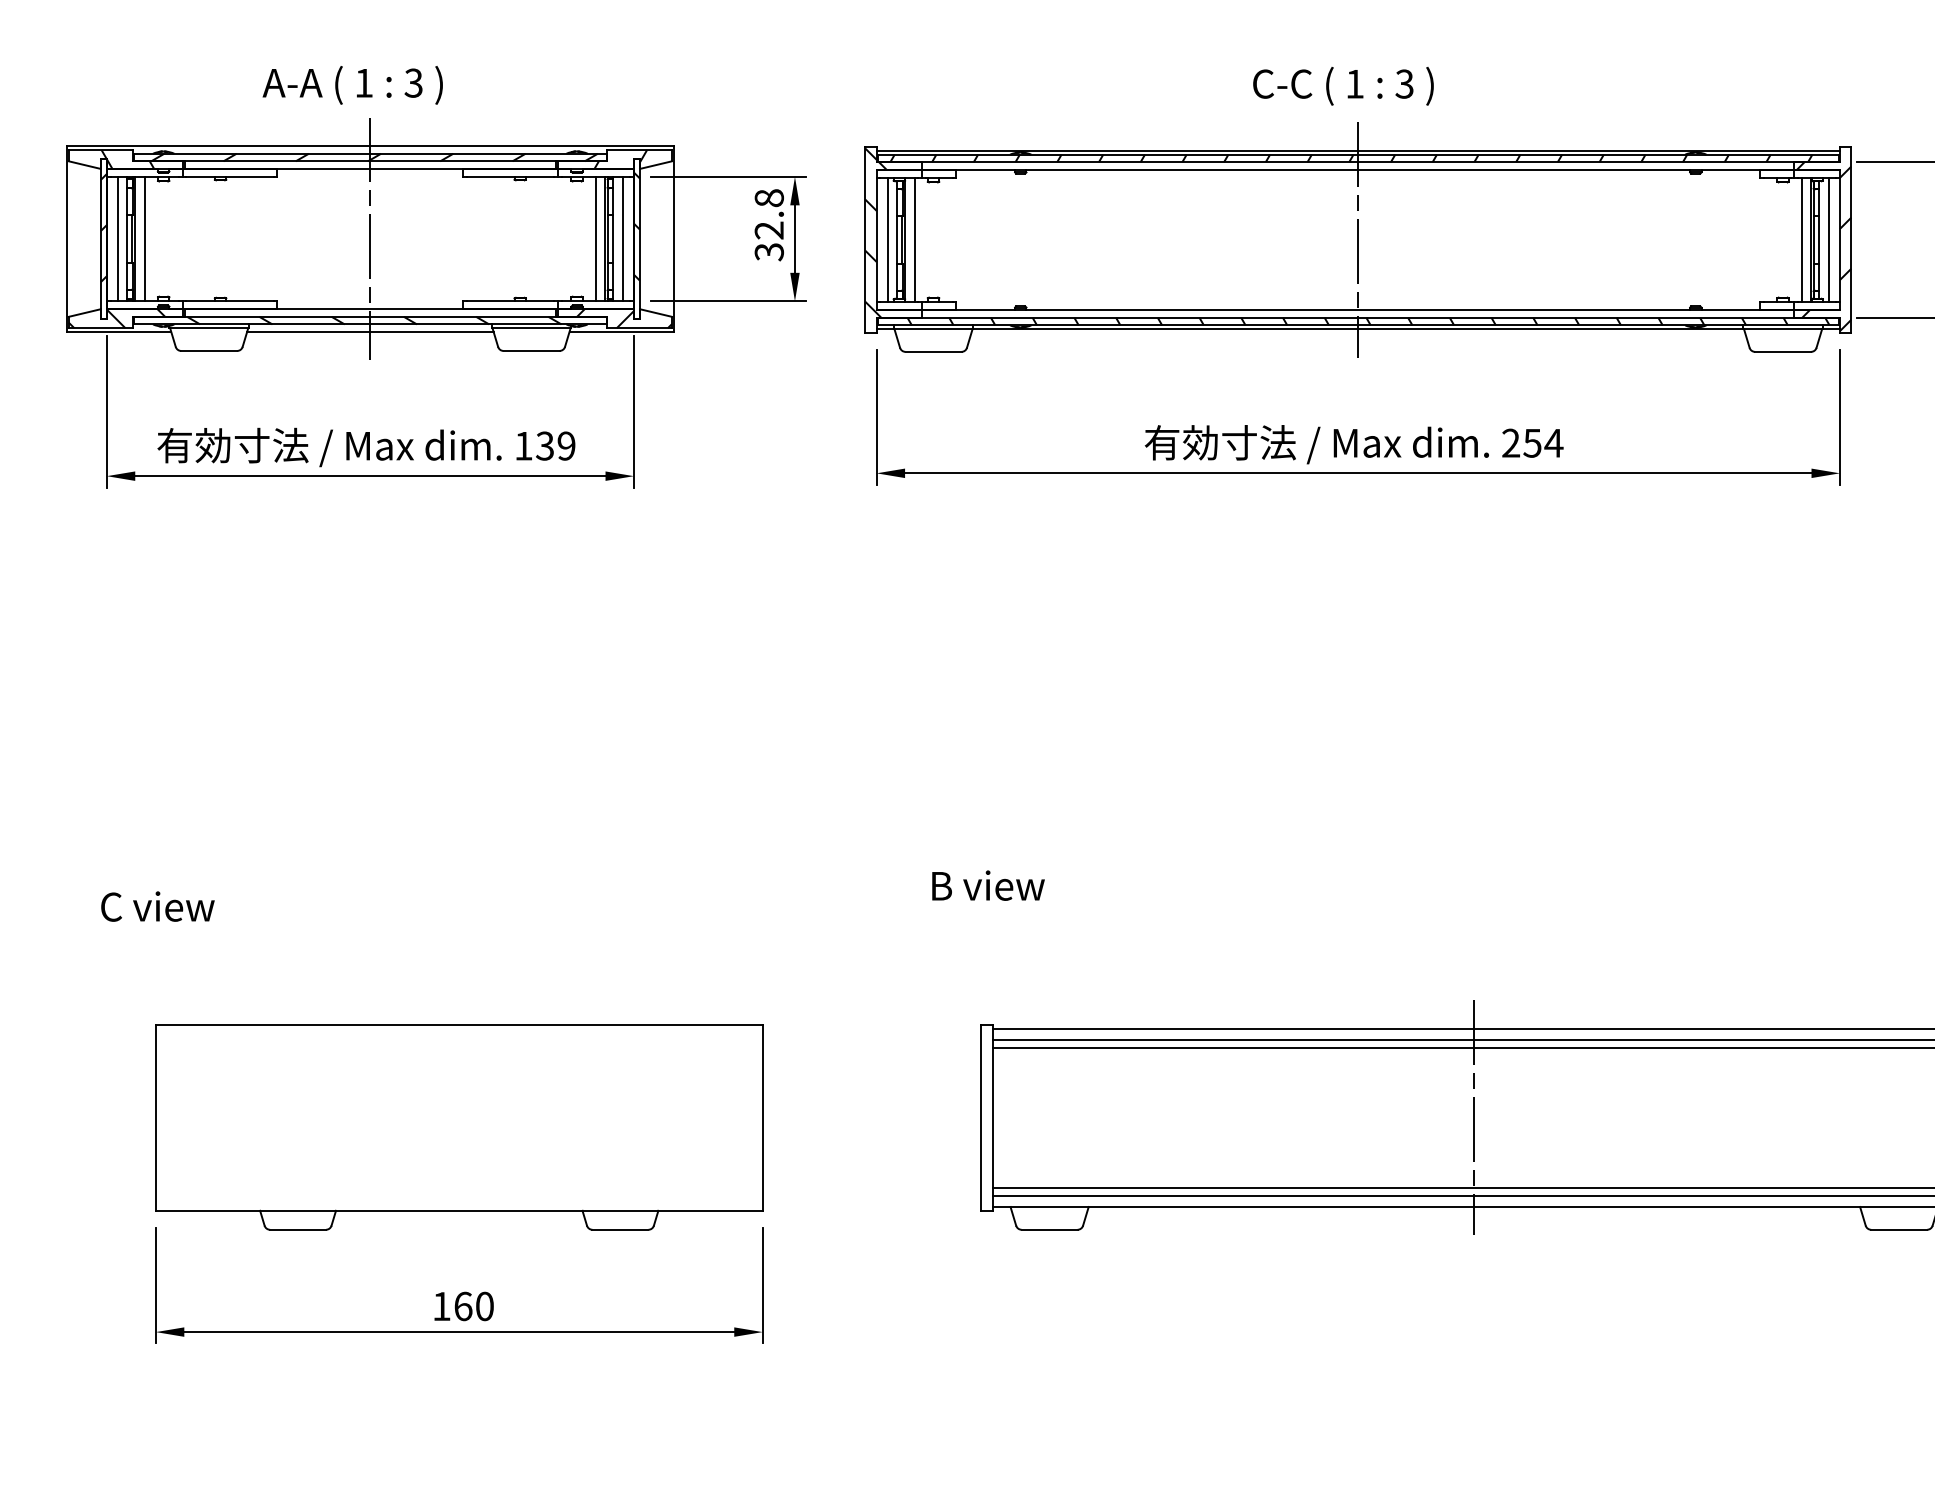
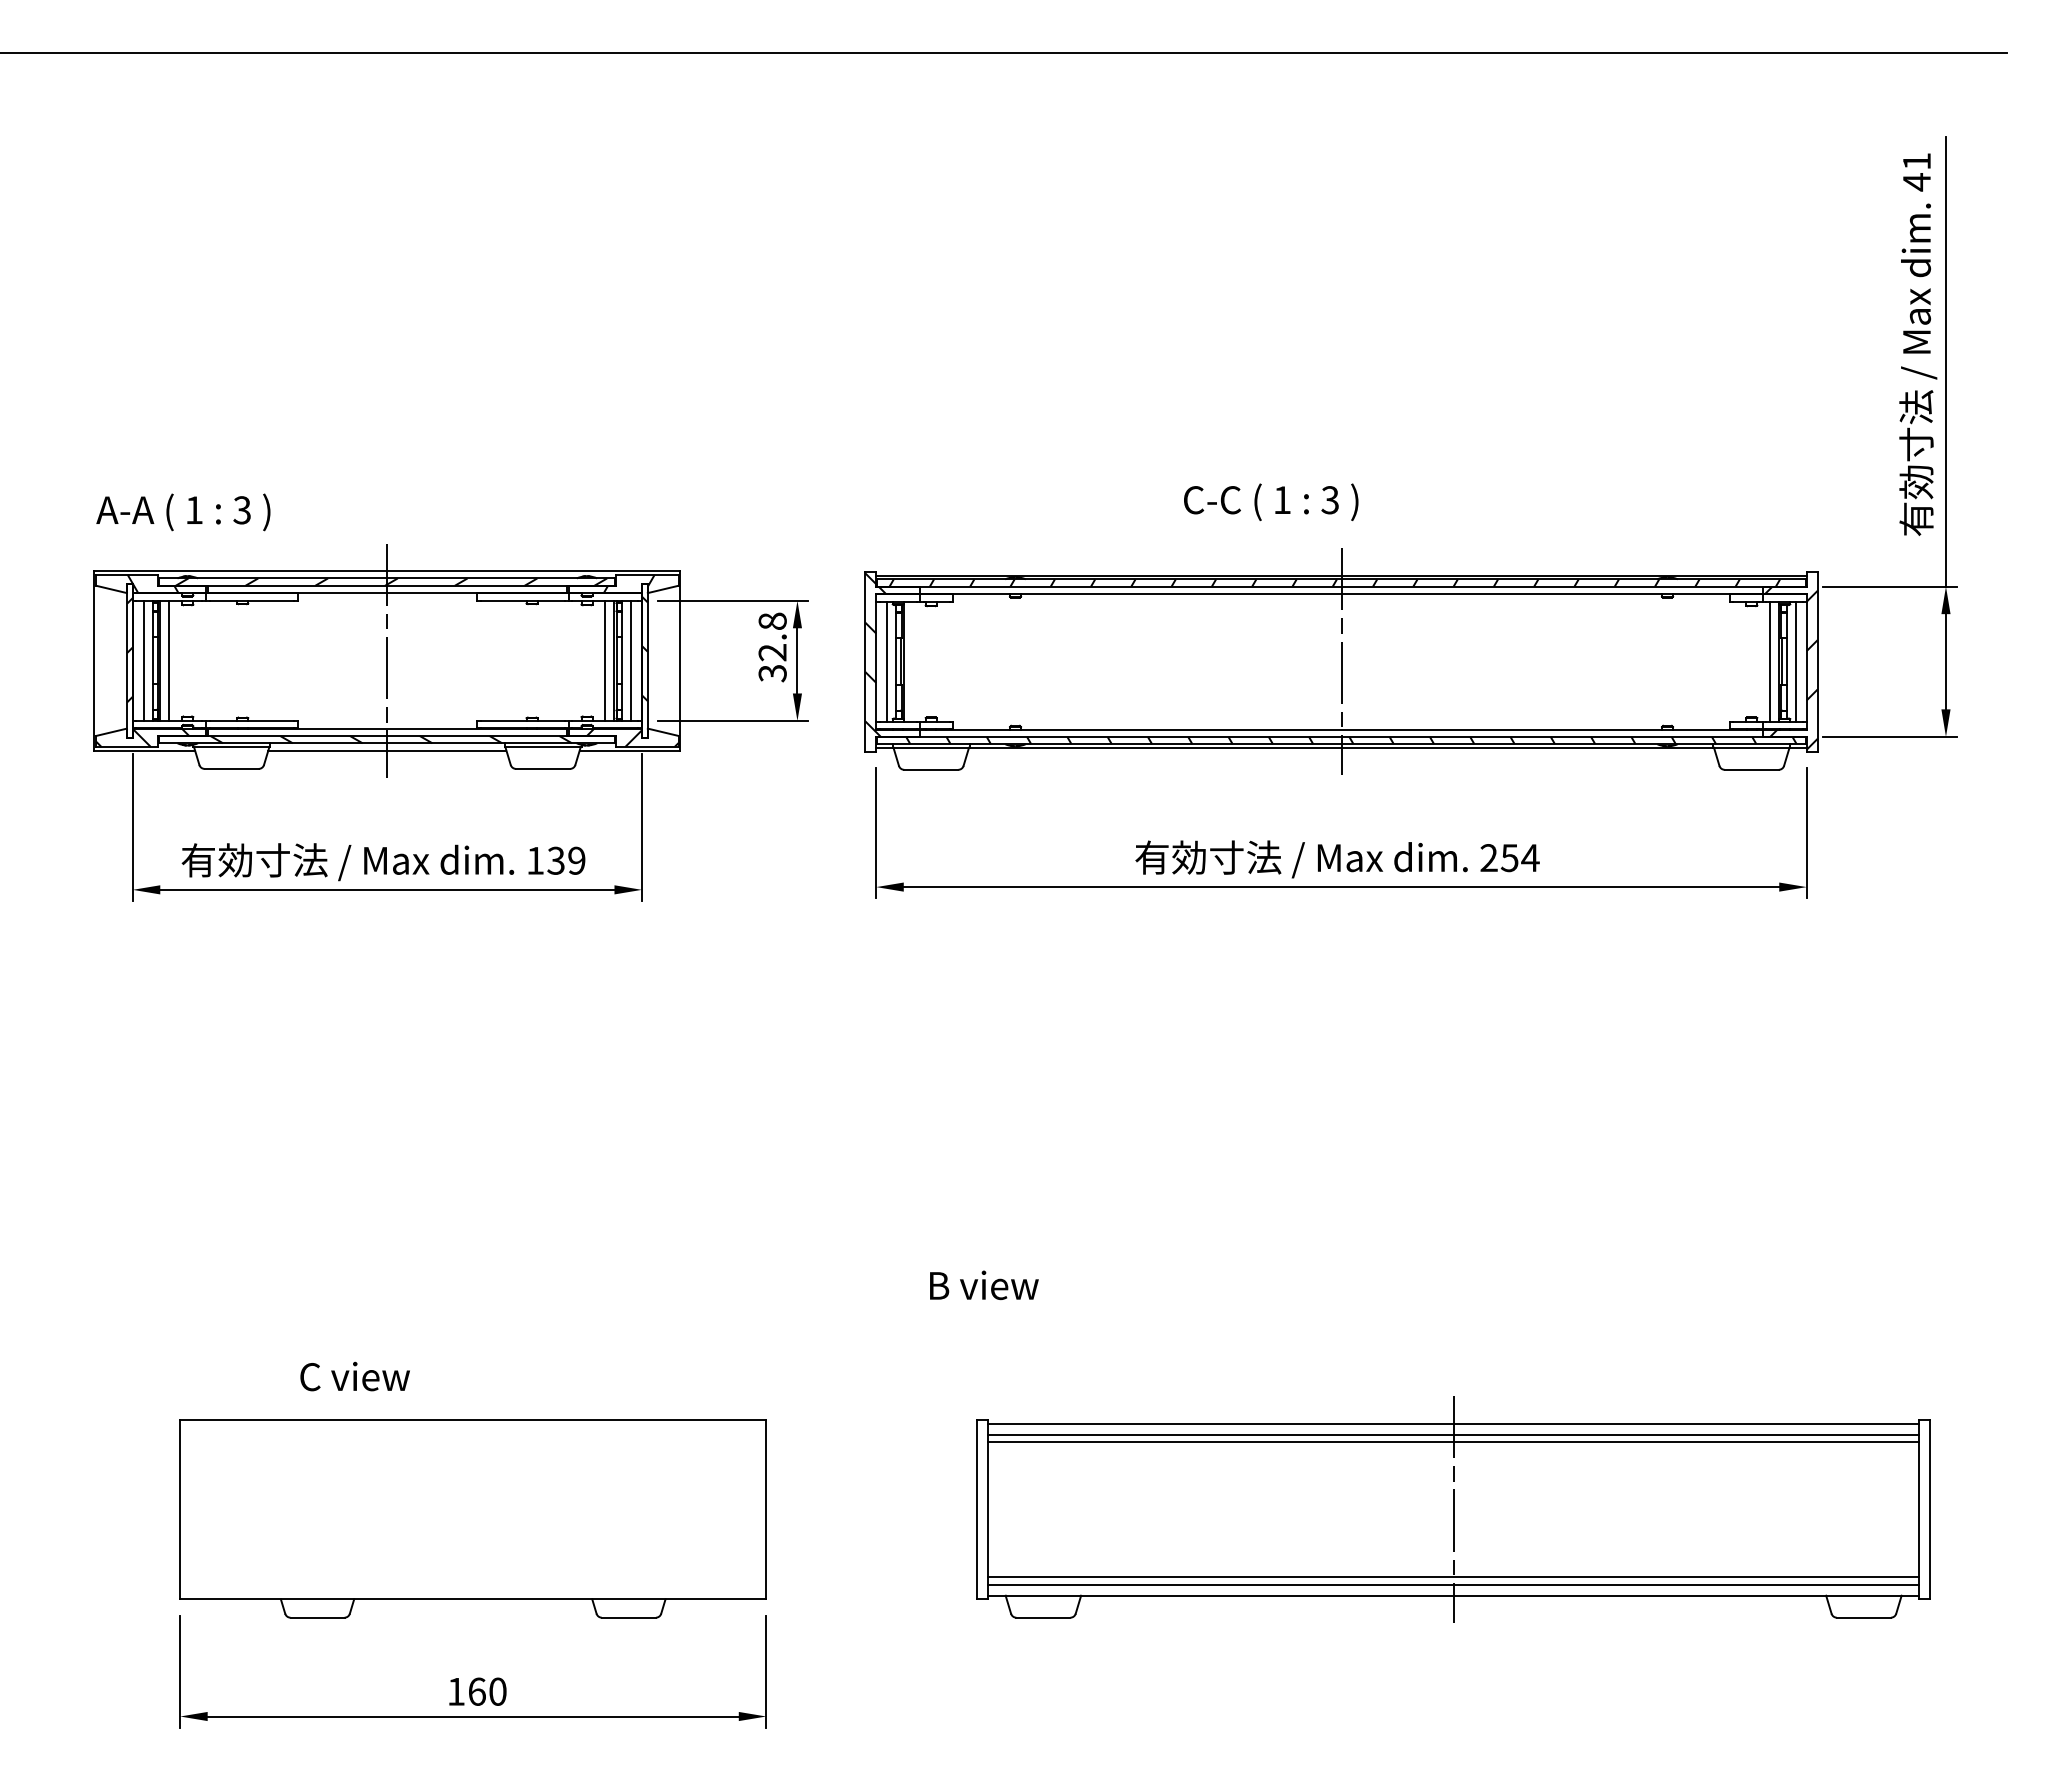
text: (352, 85) -> (183, 512), moved
text: (1343, 85) -> (1271, 501), moved
line: (914, 239) -> (912, 661), removed
text: (157, 906) -> (354, 1376), moved

